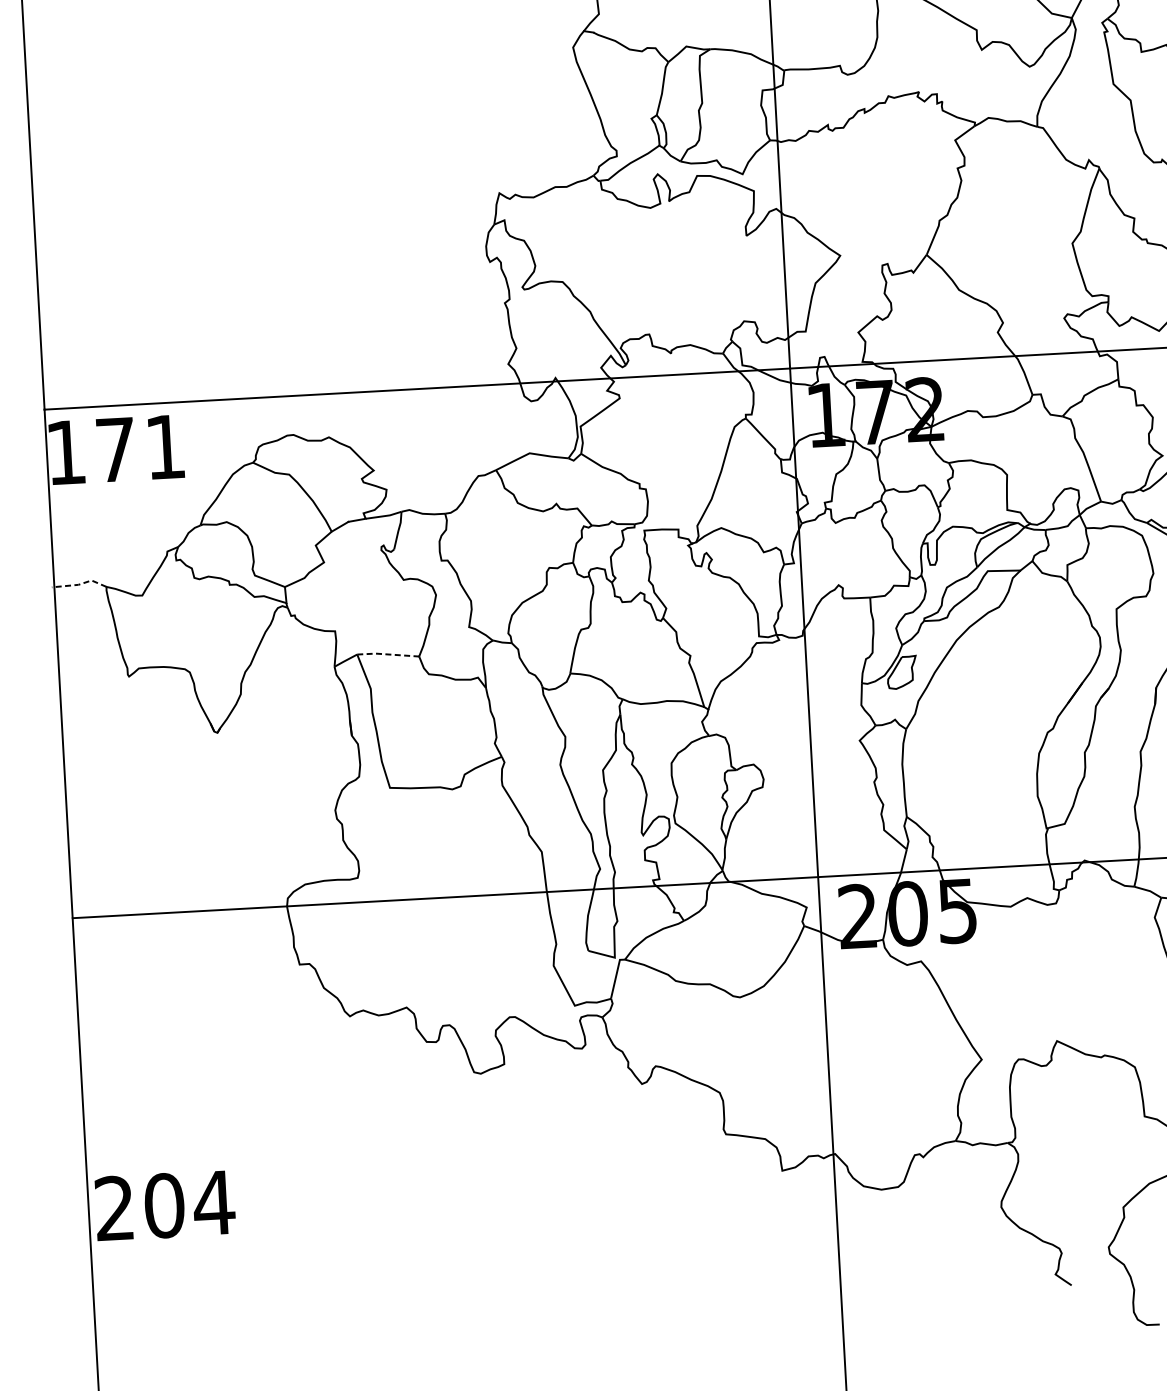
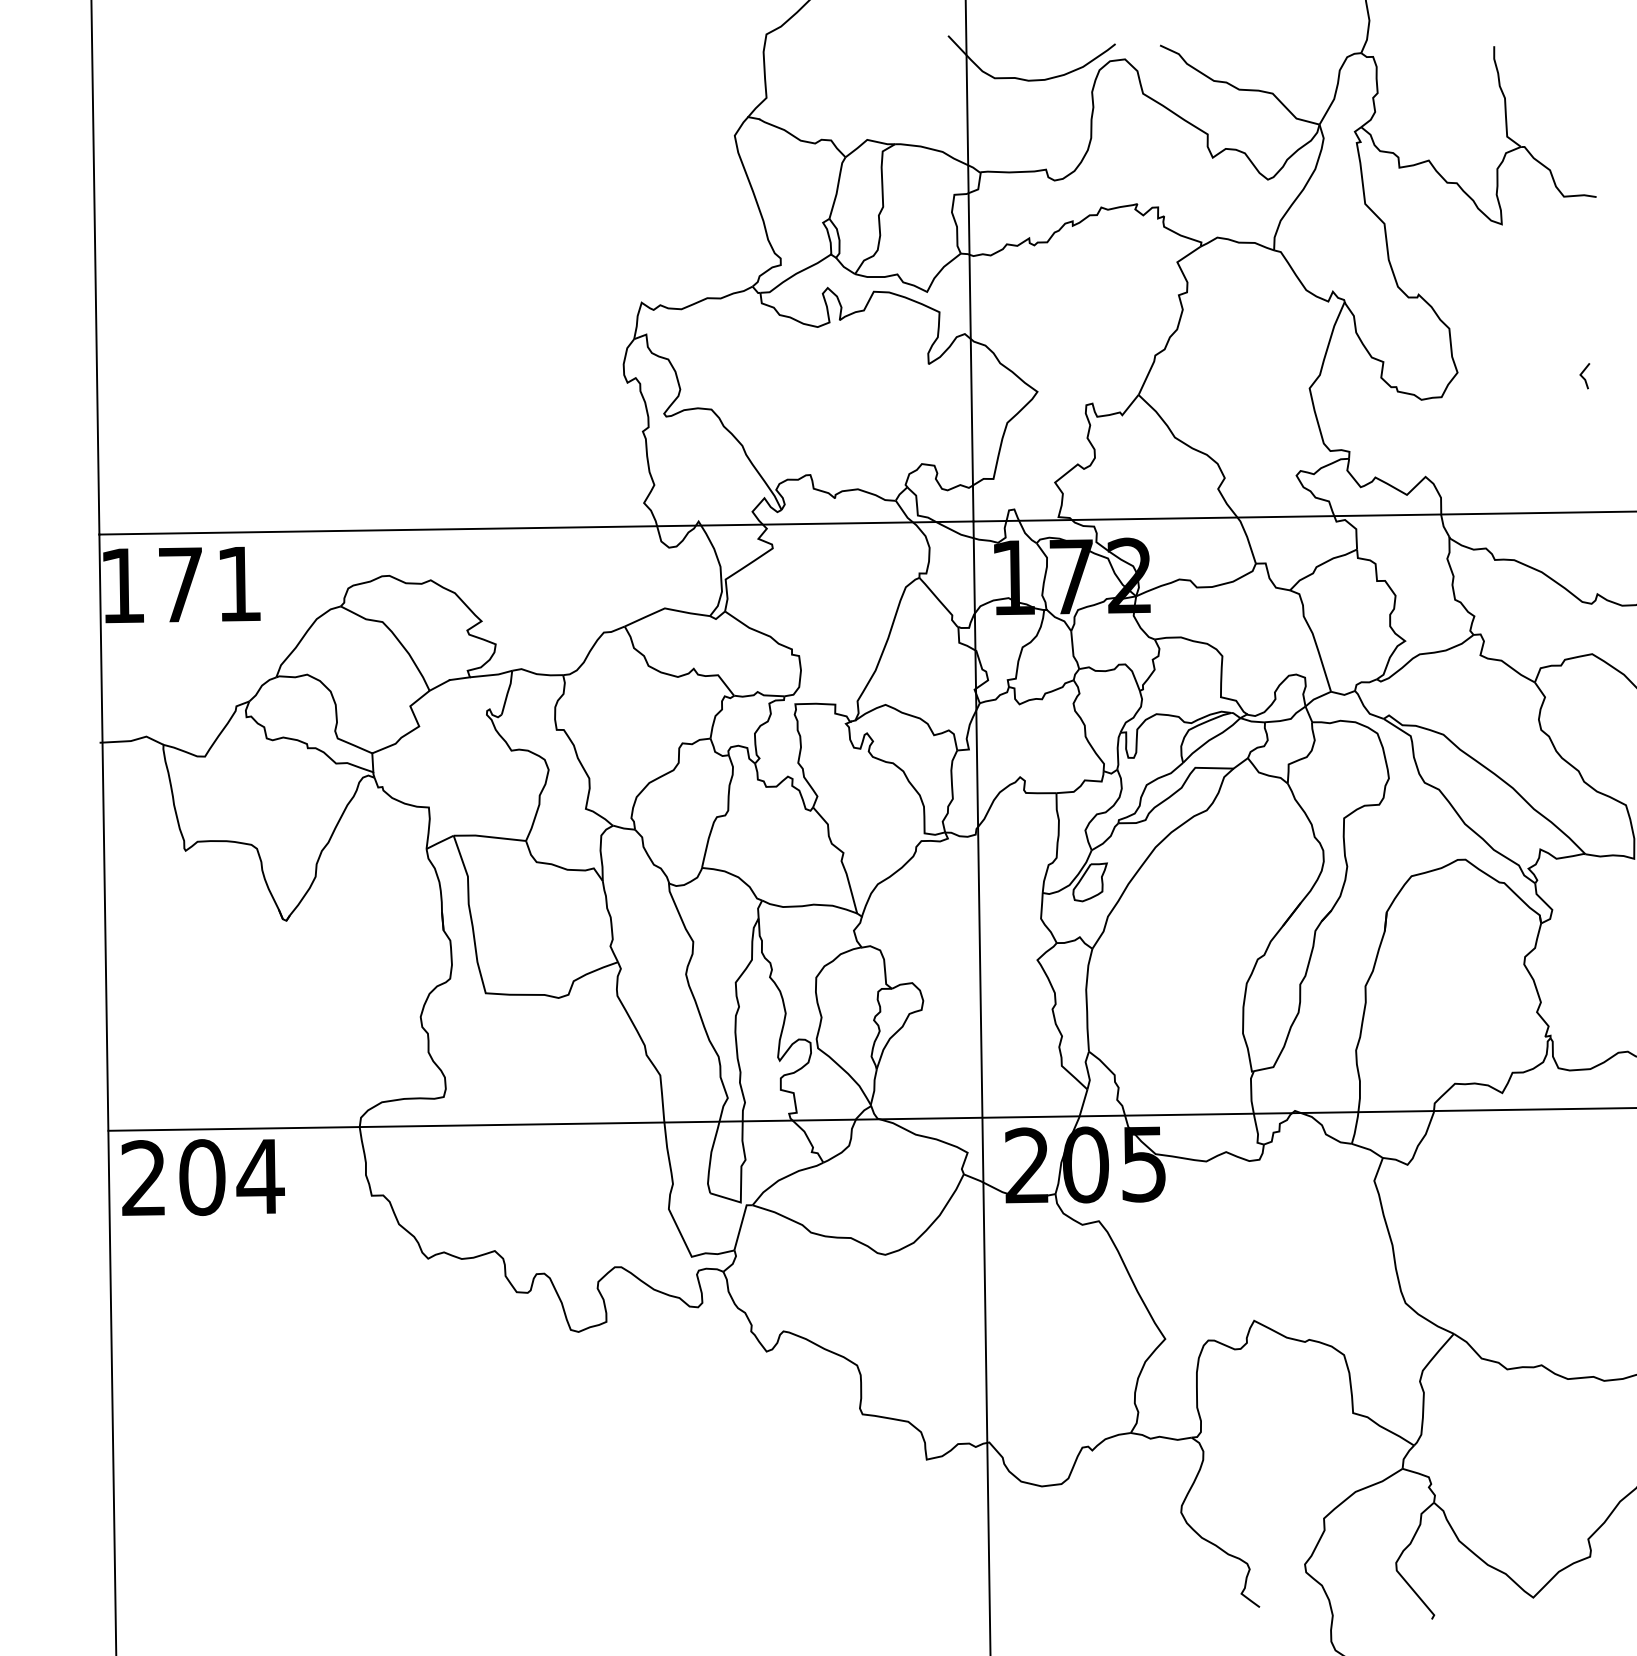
line: (79, 584) -> (132, 740), dashed -> solid
line: (387, 654) -> (489, 837), dashed -> solid
text: (164, 1205) -> (202, 1177), moved

